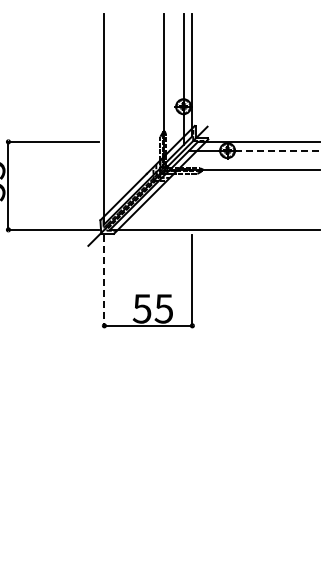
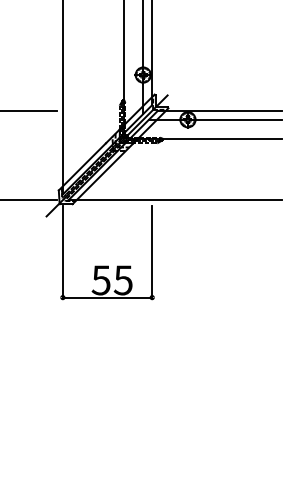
line: (277, 150) -> (238, 119), dashed -> solid
line: (104, 281) -> (62, 252), dashed -> solid

